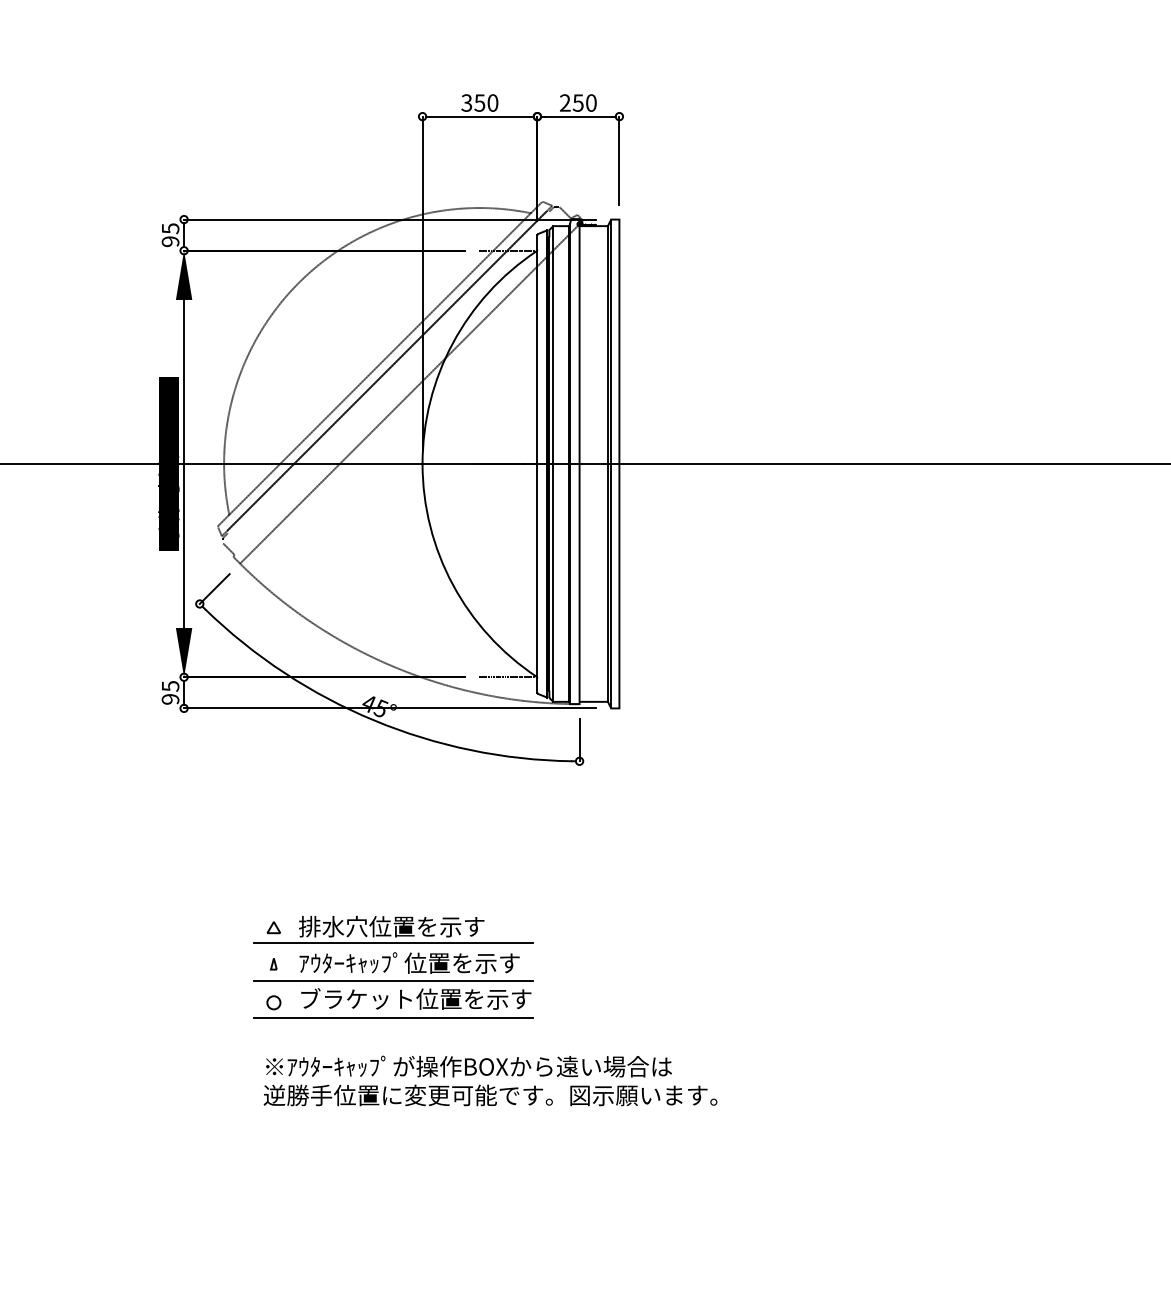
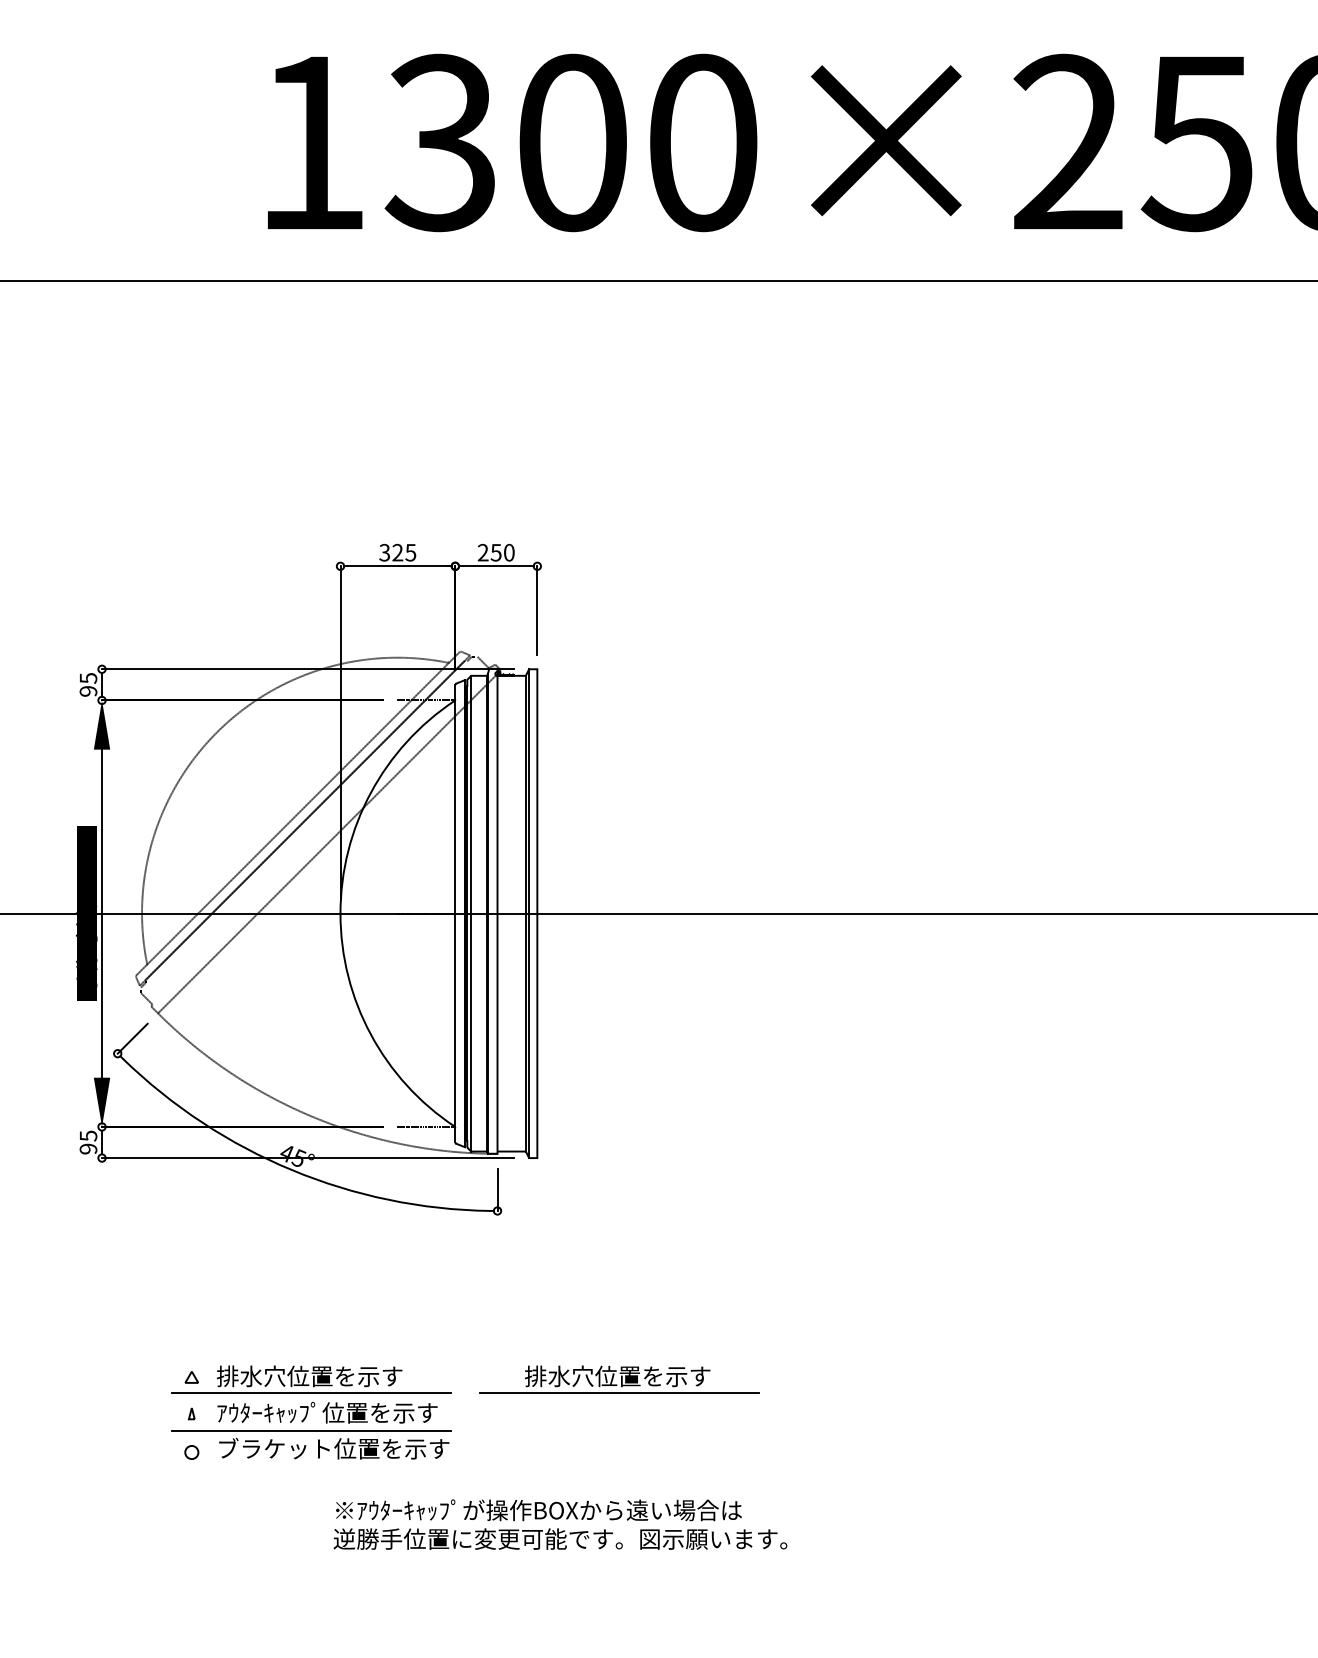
text: (486, 102) -> (404, 552), 350 -> 325
part: (701, 929) -> (619, 1379), added
line: (393, 1017) -> (311, 1467), removed
text: (490, 1080) -> (560, 1524), moved

